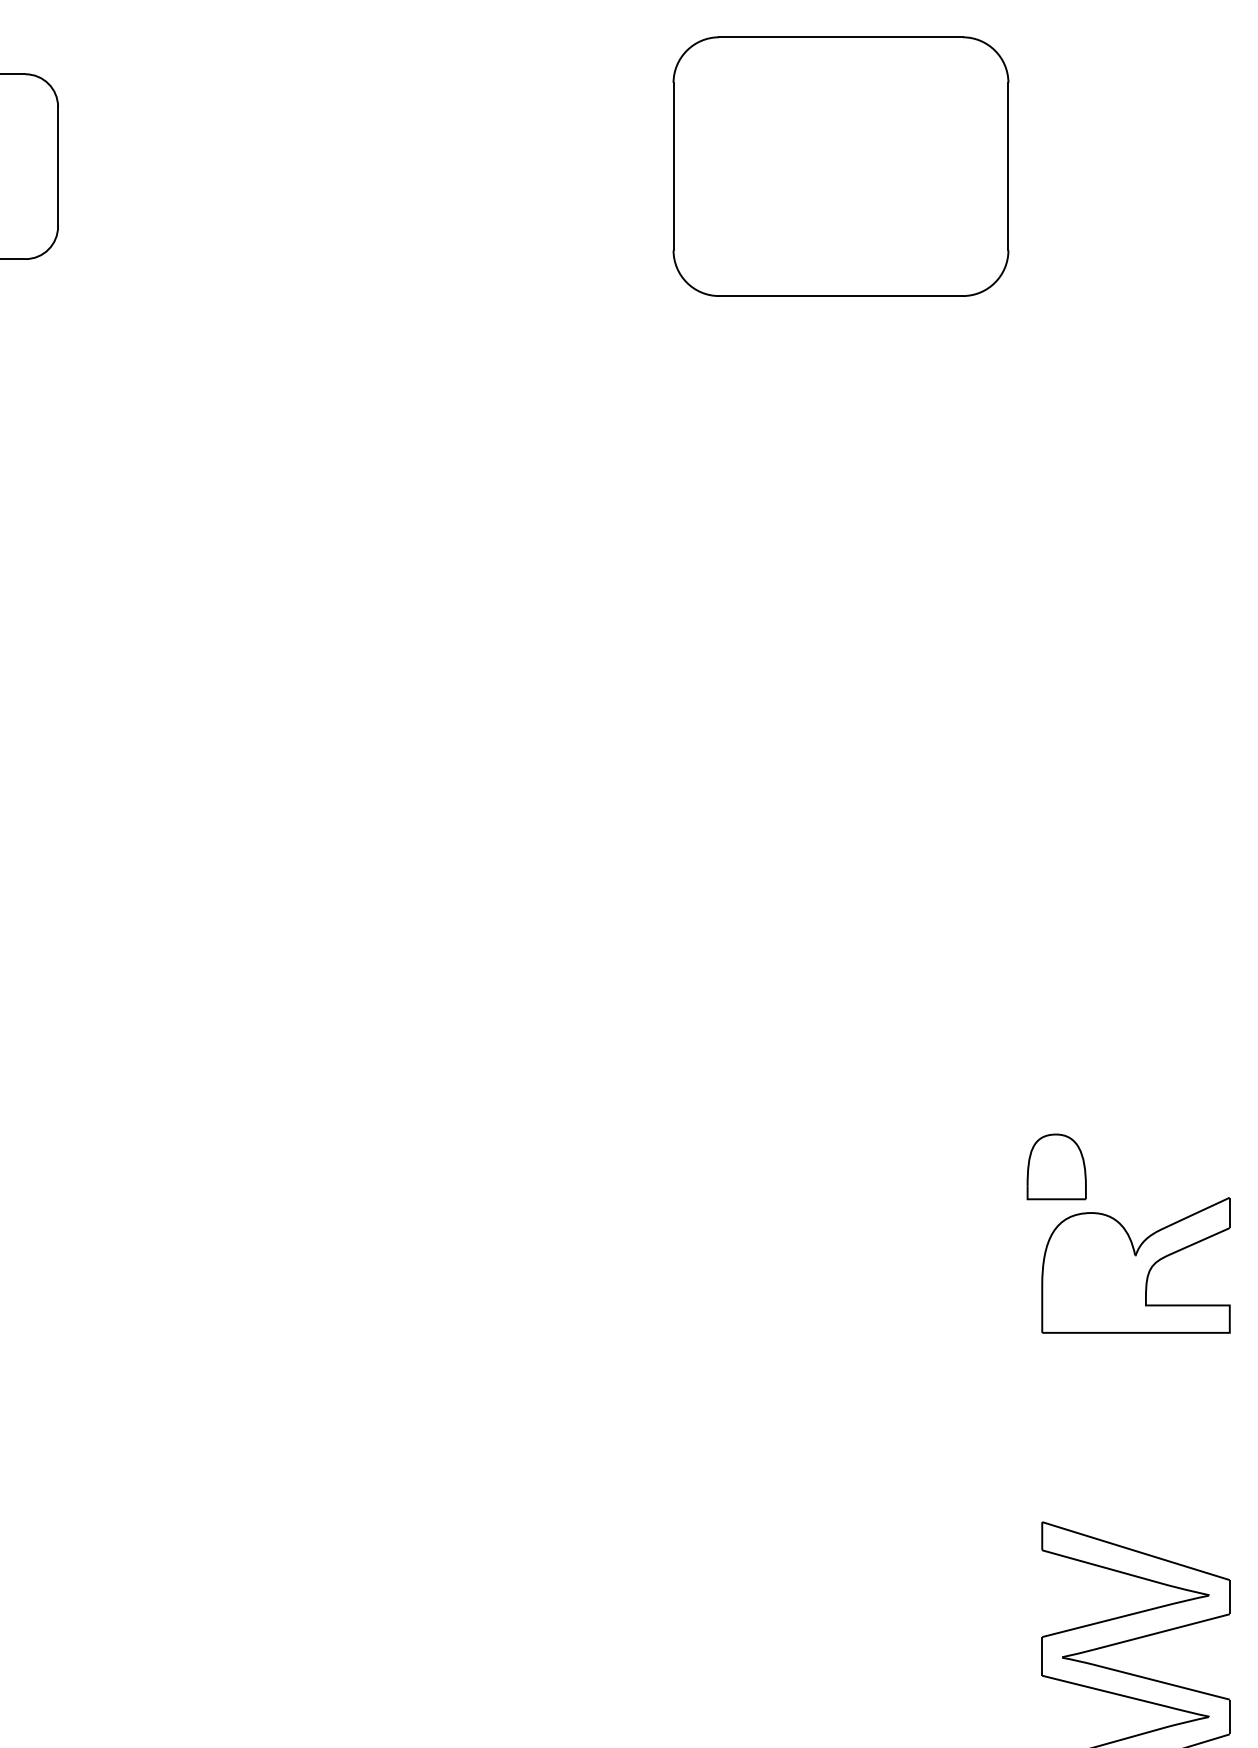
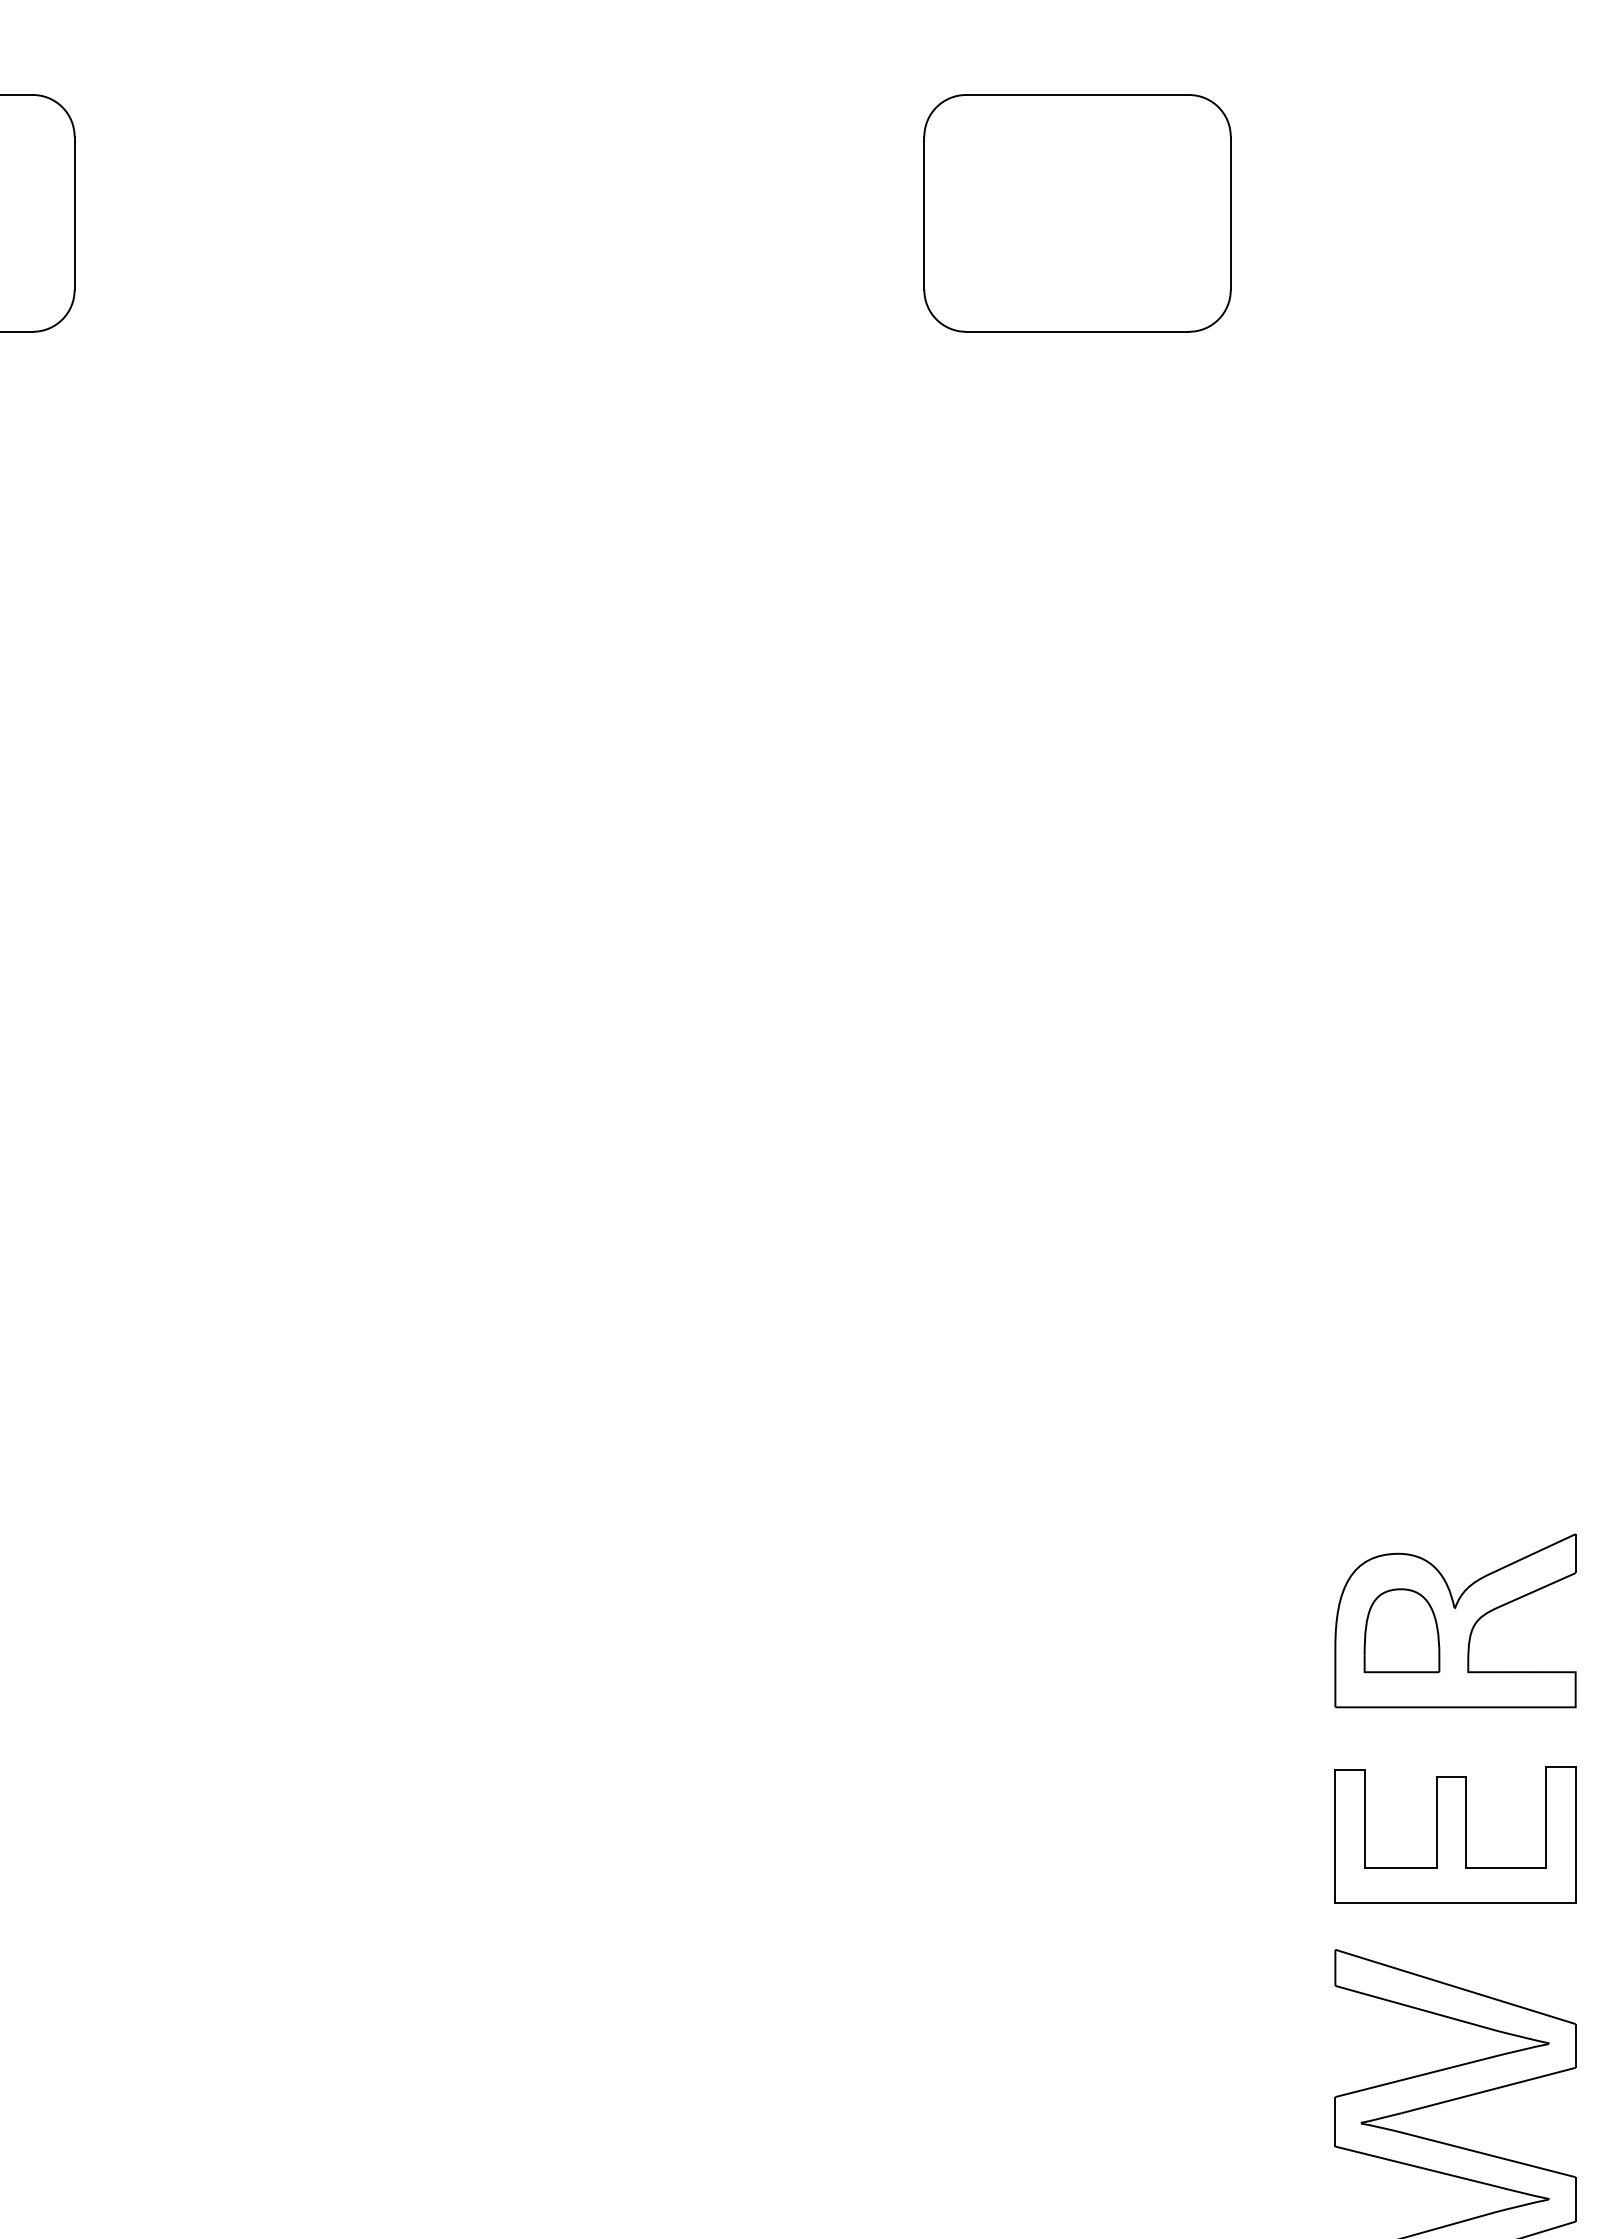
part: (840, 166) -> (1077, 213), size x0.71
part: (1056, 1166) -> (1401, 1630), moved
part: (1135, 1432) -> (1455, 1834), added

